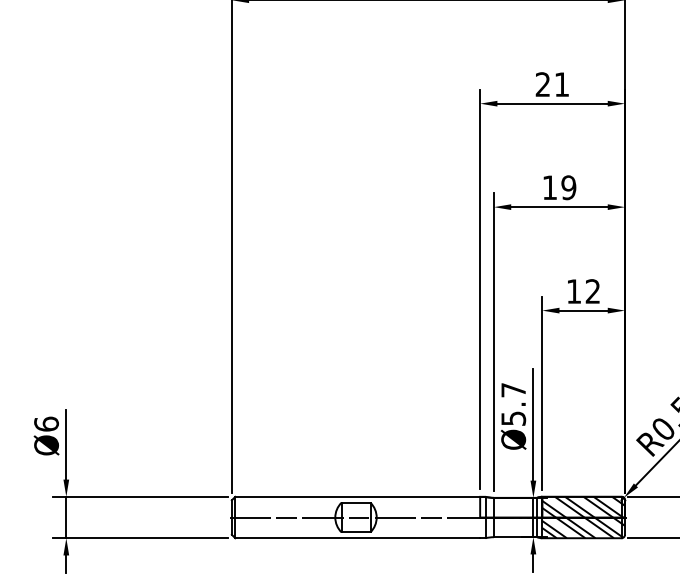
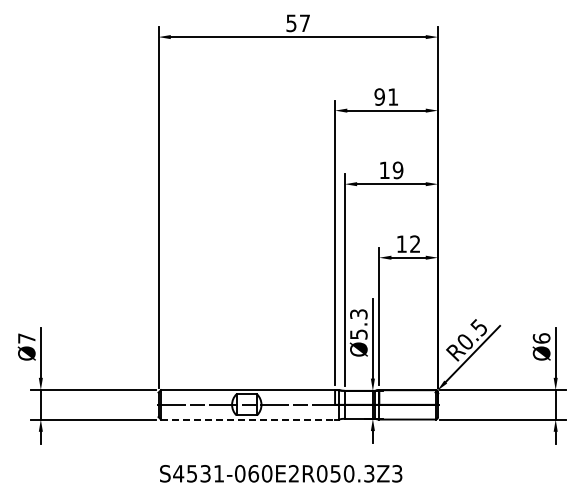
text: (542, 83) -> (379, 96), 21 -> 91
text: (513, 390) -> (358, 314), Ø5.7 -> Ø5.3
text: (46, 424) -> (26, 338), Ø6 -> Ø7
hatch: (583, 517) -> (408, 404), removed
line: (358, 538) -> (248, 419), solid -> dashed

